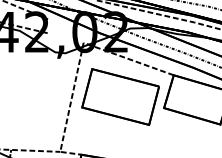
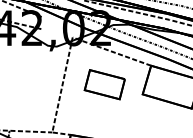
part: (120, 96) -> (104, 84), size x0.6

